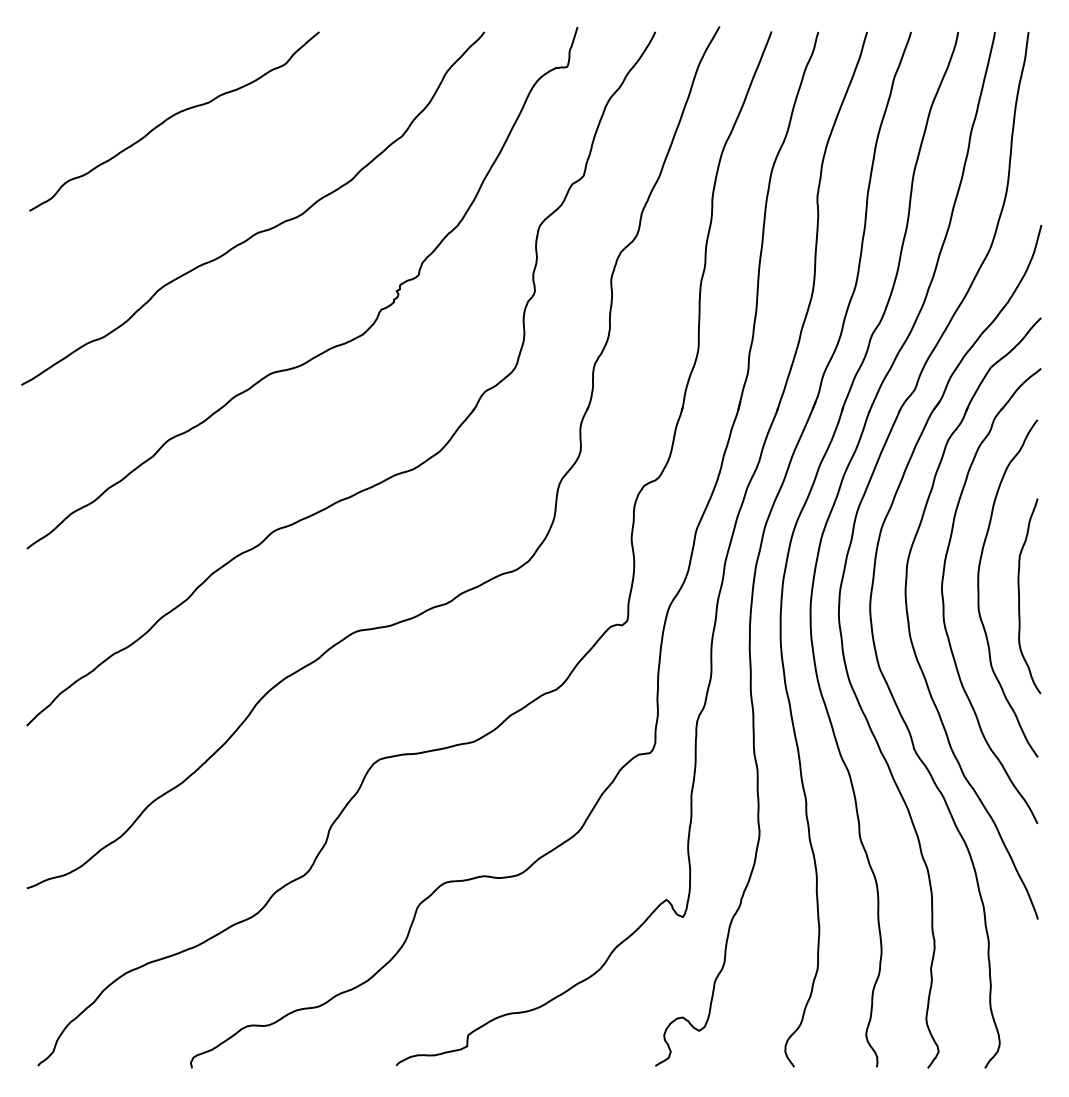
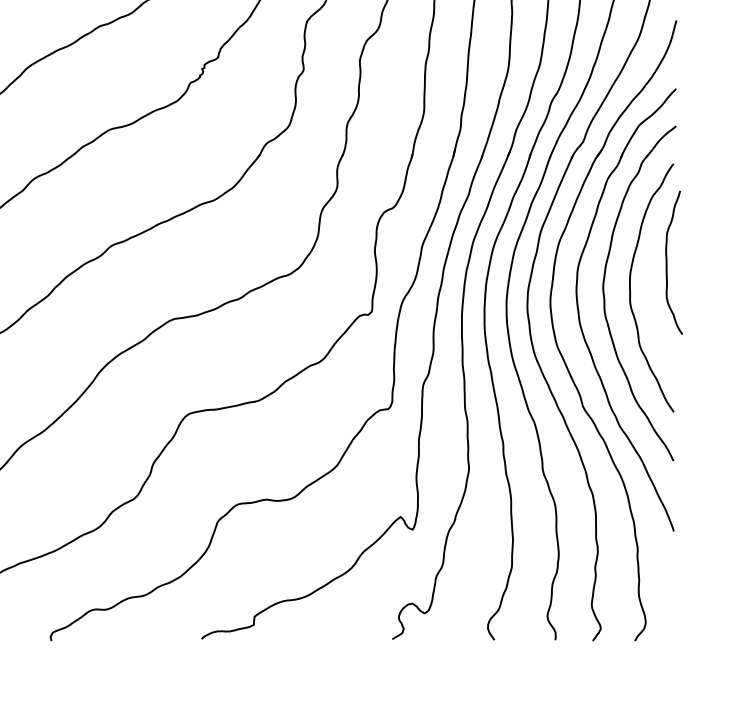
curve: (1019, 596) -> (666, 262), moved

